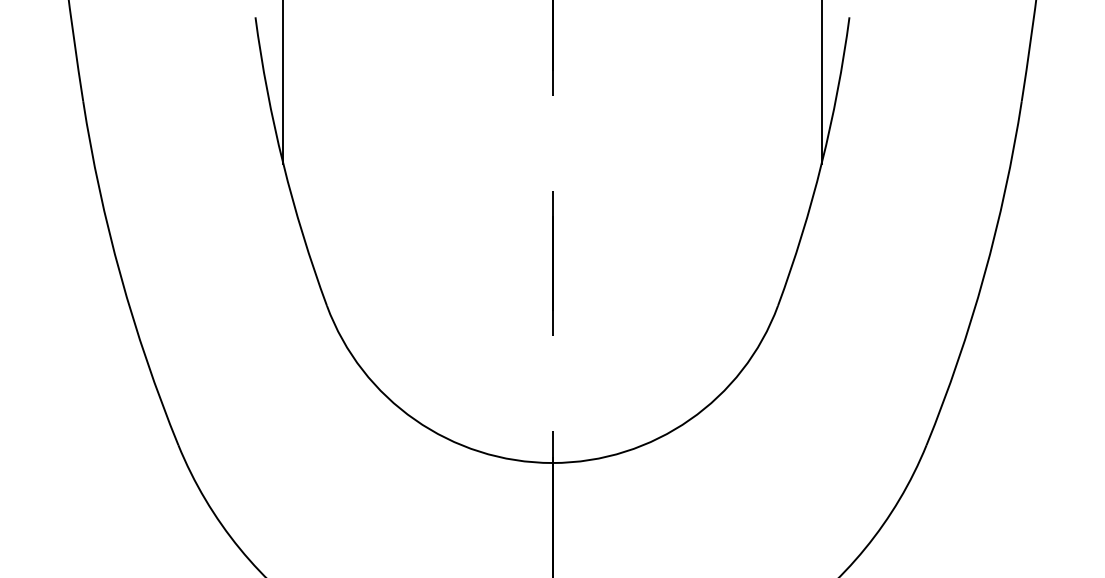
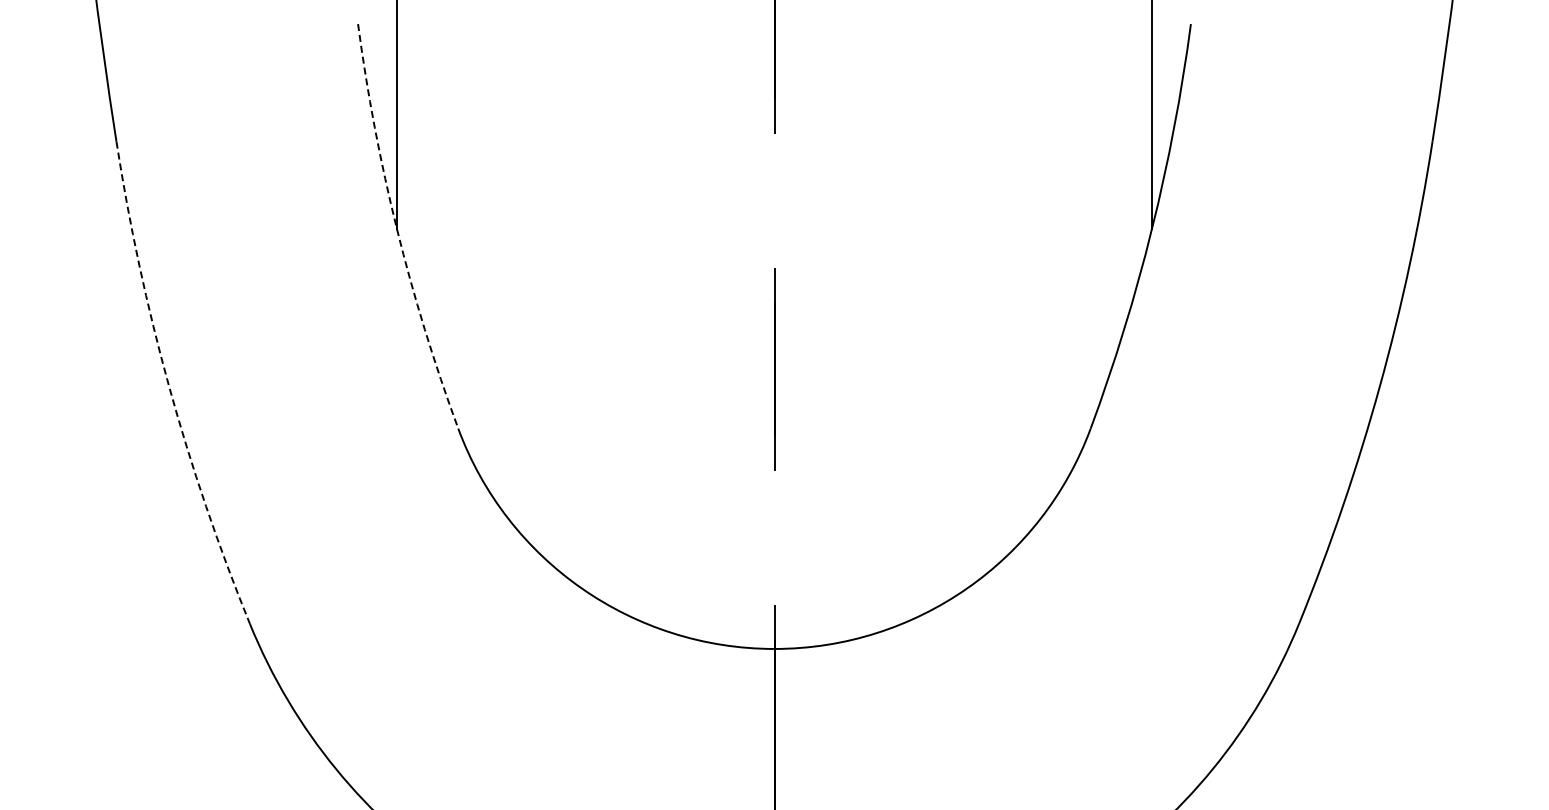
arc: (282, 163) -> (396, 229), solid -> dashed
arc: (121, 275) -> (169, 386), solid -> dashed

